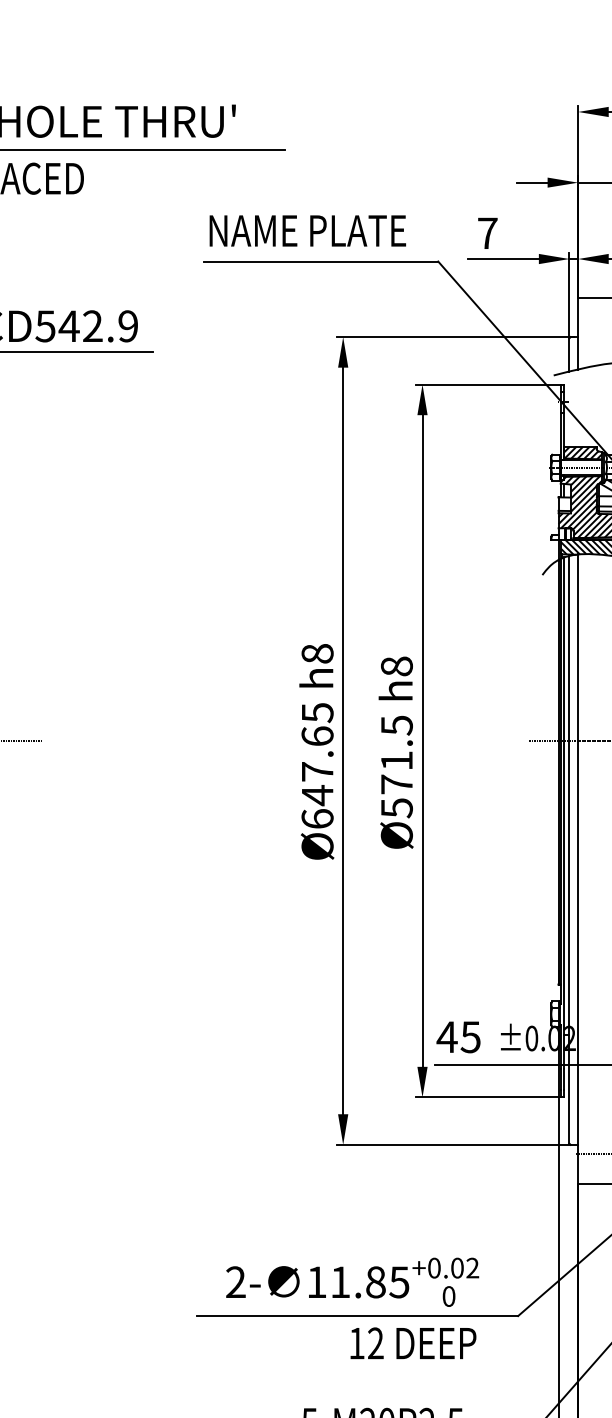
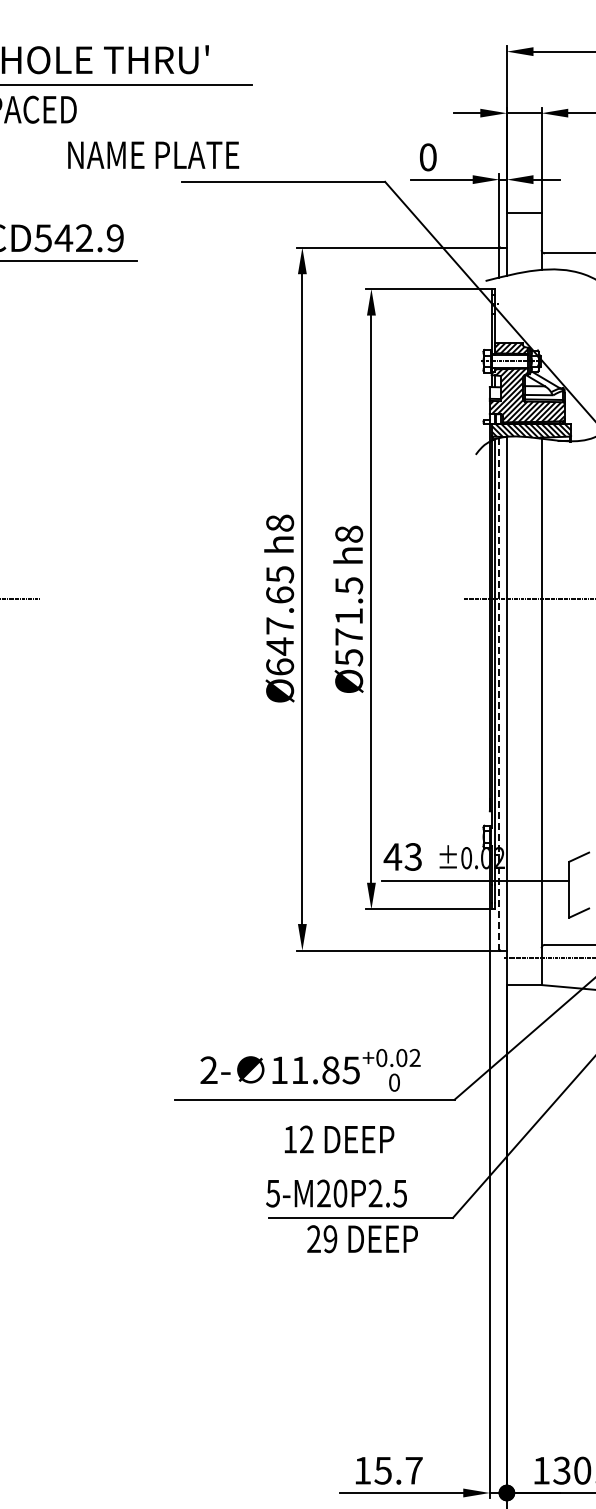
text: (307, 230) -> (153, 154), moved
text: (486, 233) -> (427, 157), 7 -> 0
line: (569, 849) -> (499, 693), solid -> dashed
text: (470, 1036) -> (413, 856), 45 -> 43
text: (413, 1343) -> (339, 1139), moved

